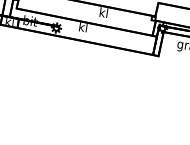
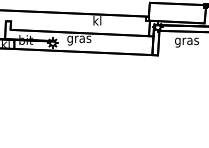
text: (83, 28) -> (79, 39), kl -> gras

